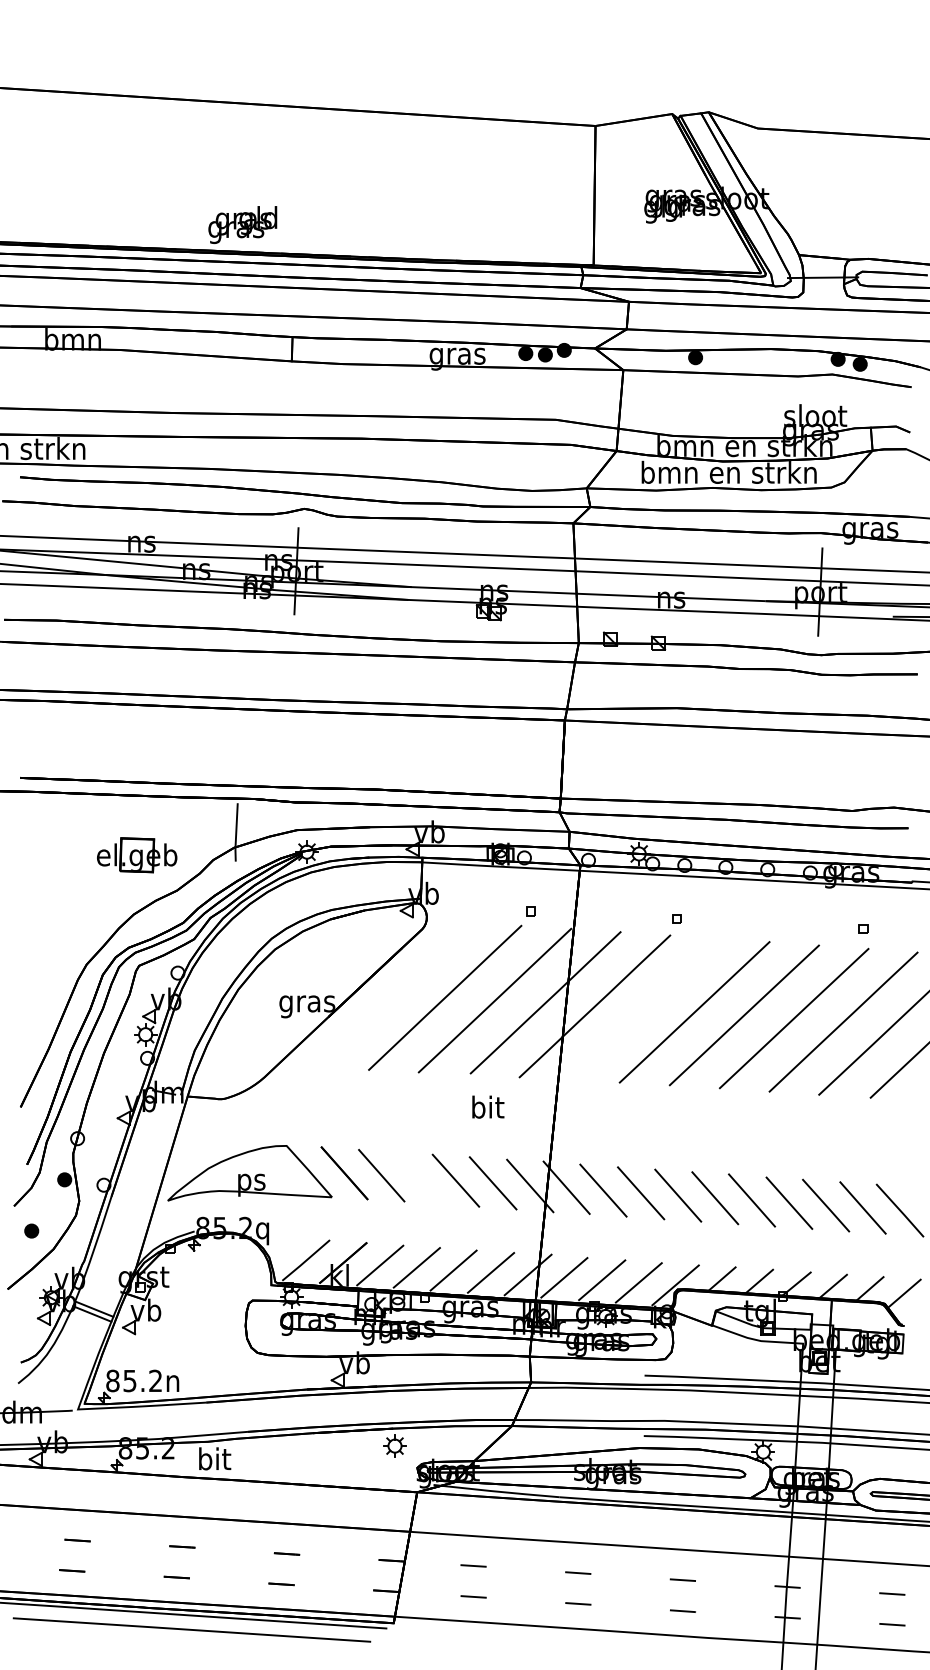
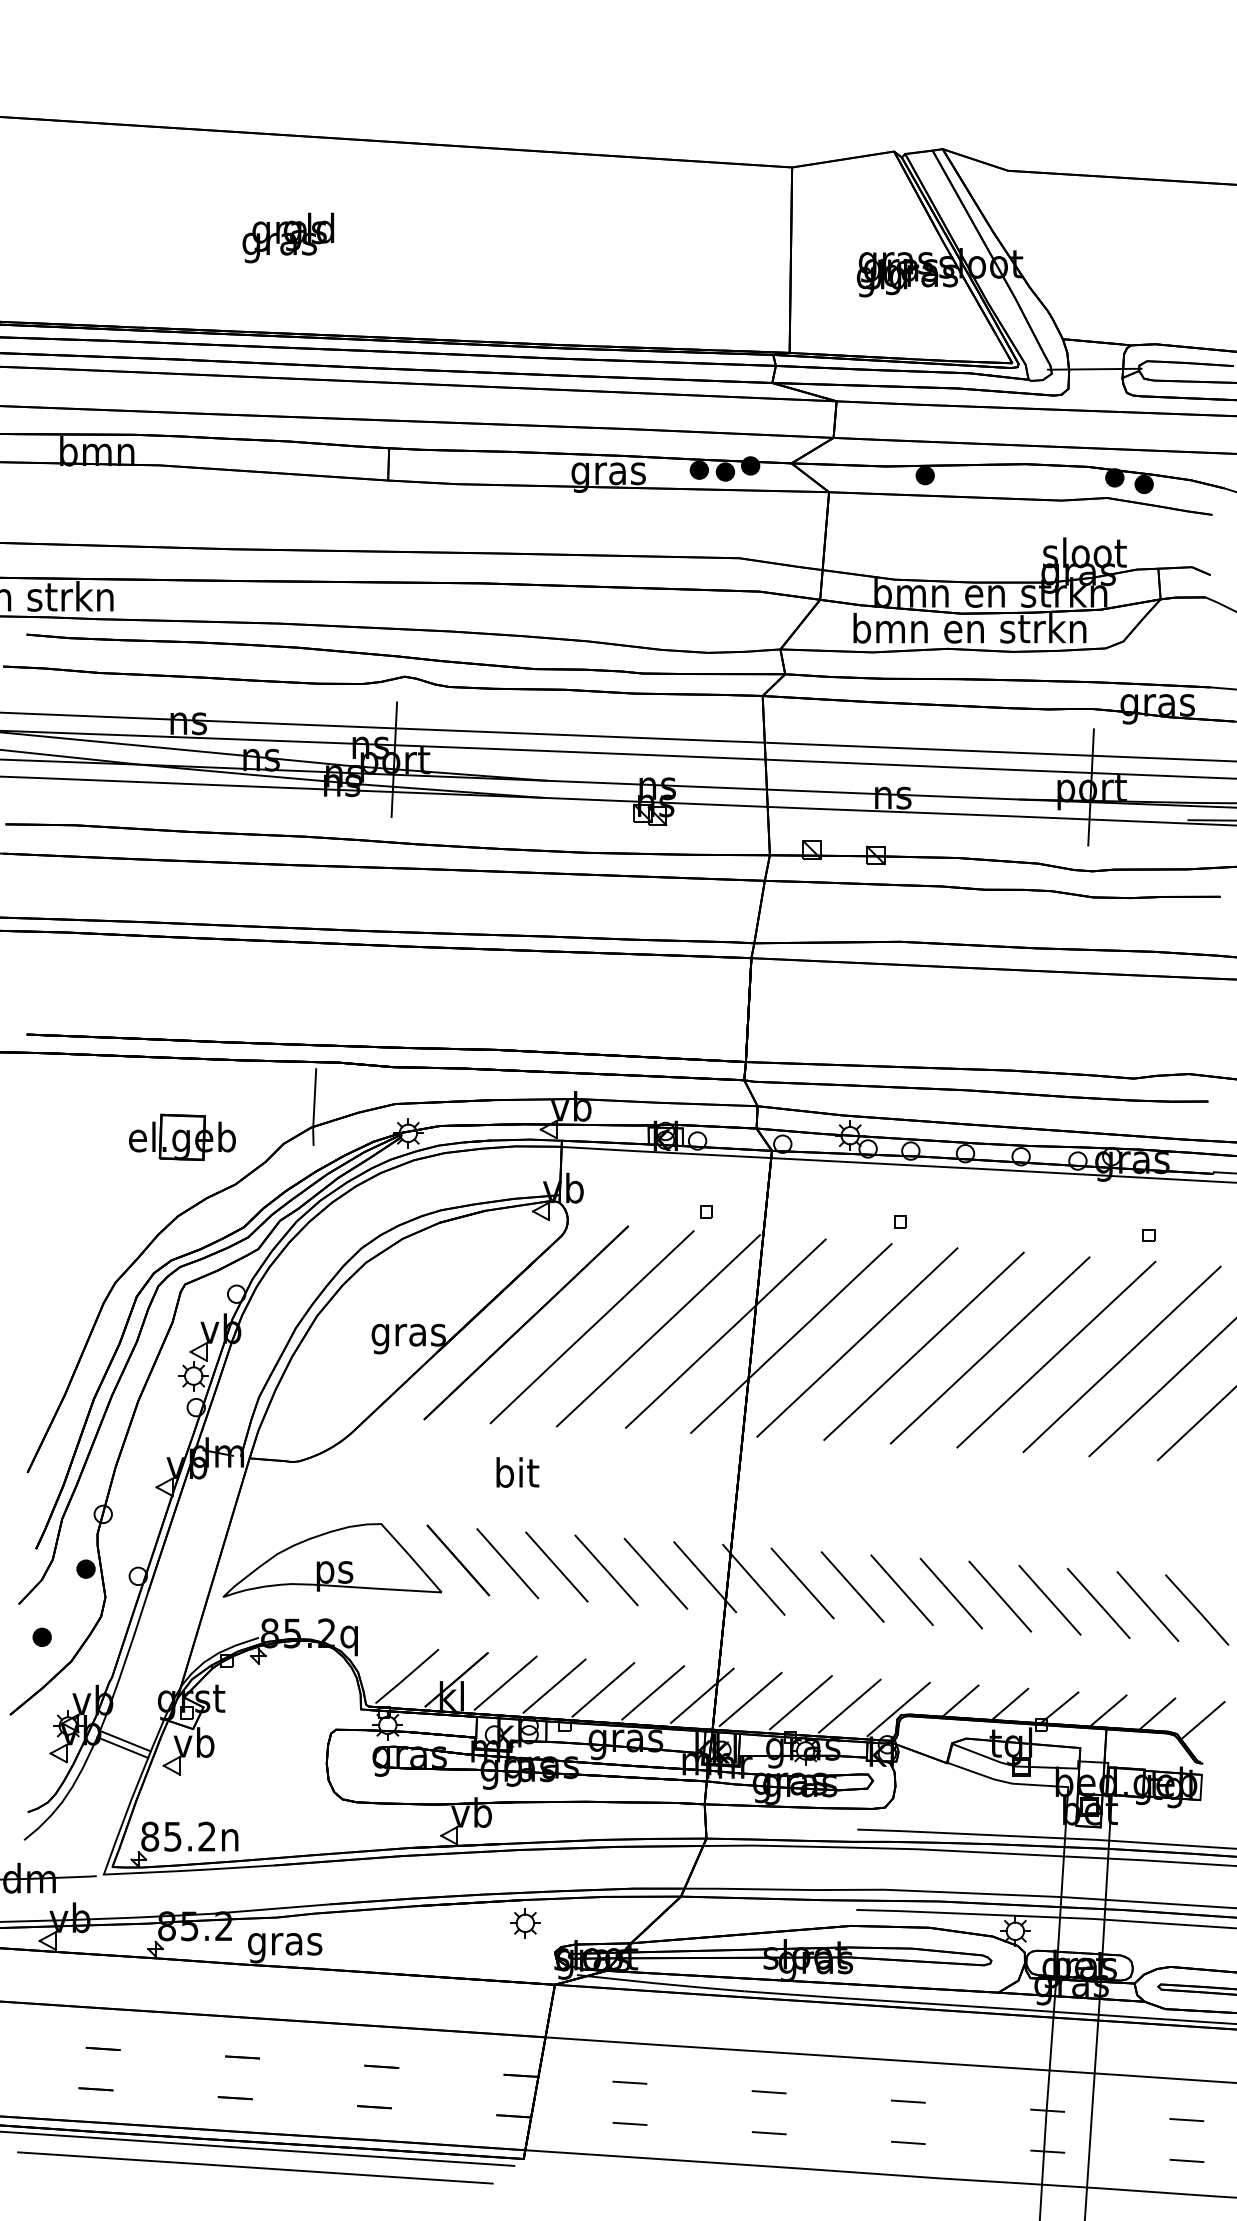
text: (242, 224) -> (287, 237), moved
line: (395, 994) -> (526, 1322), added
line: (644, 1009) -> (857, 1342), added
text: (488, 1106) -> (518, 1471), moved
line: (418, 1178) -> (556, 1567), added
text: (214, 1461) -> (285, 1943), bit -> gras

